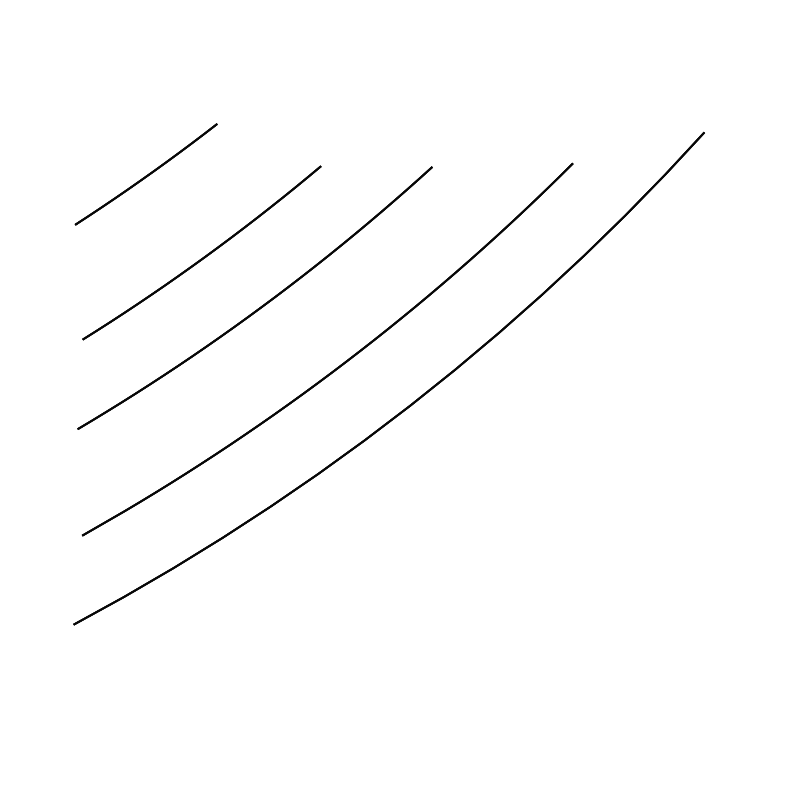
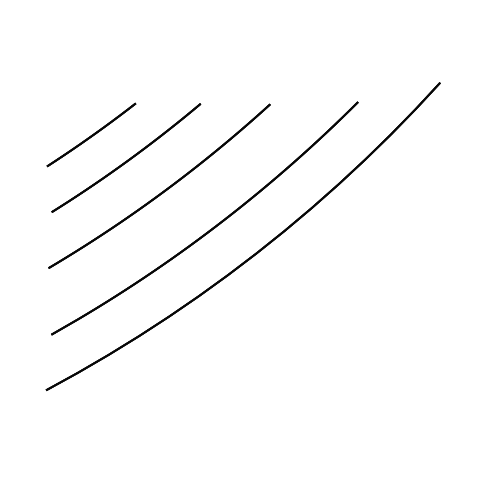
part: (146, 173) -> (91, 134), moved

